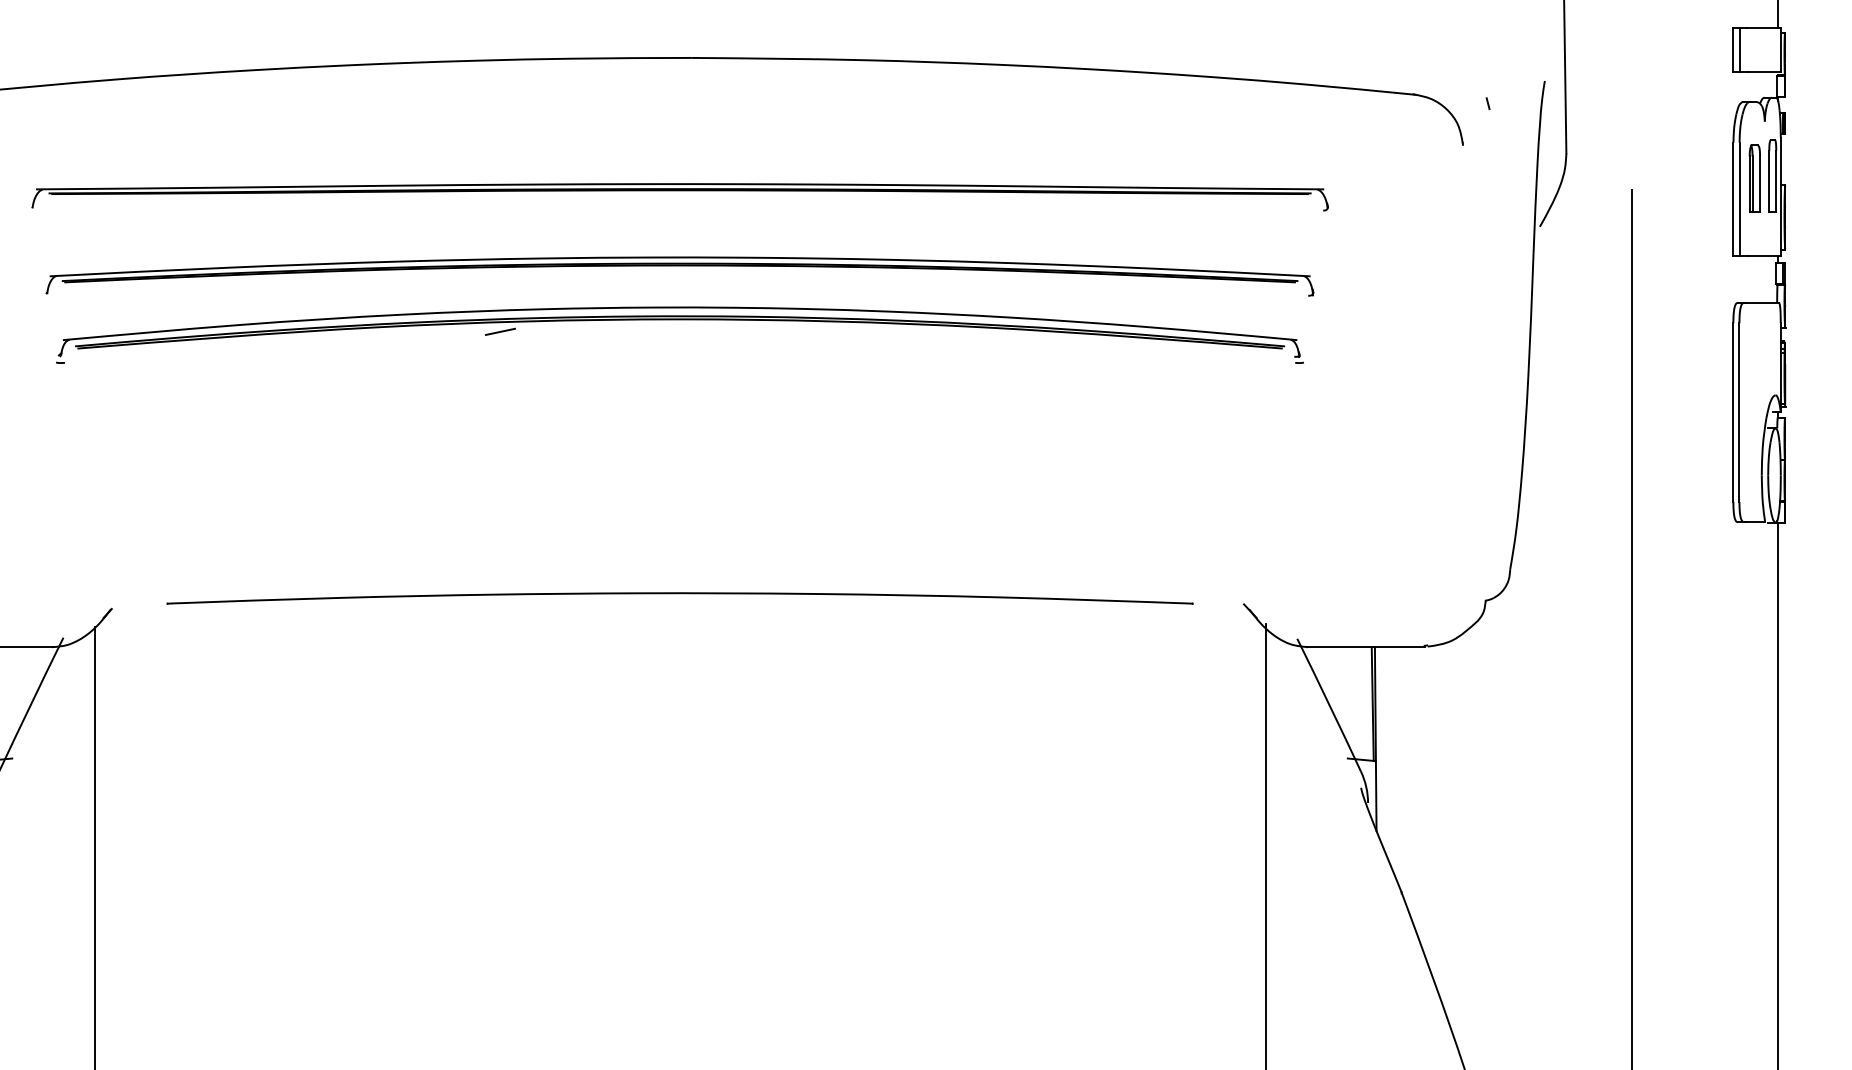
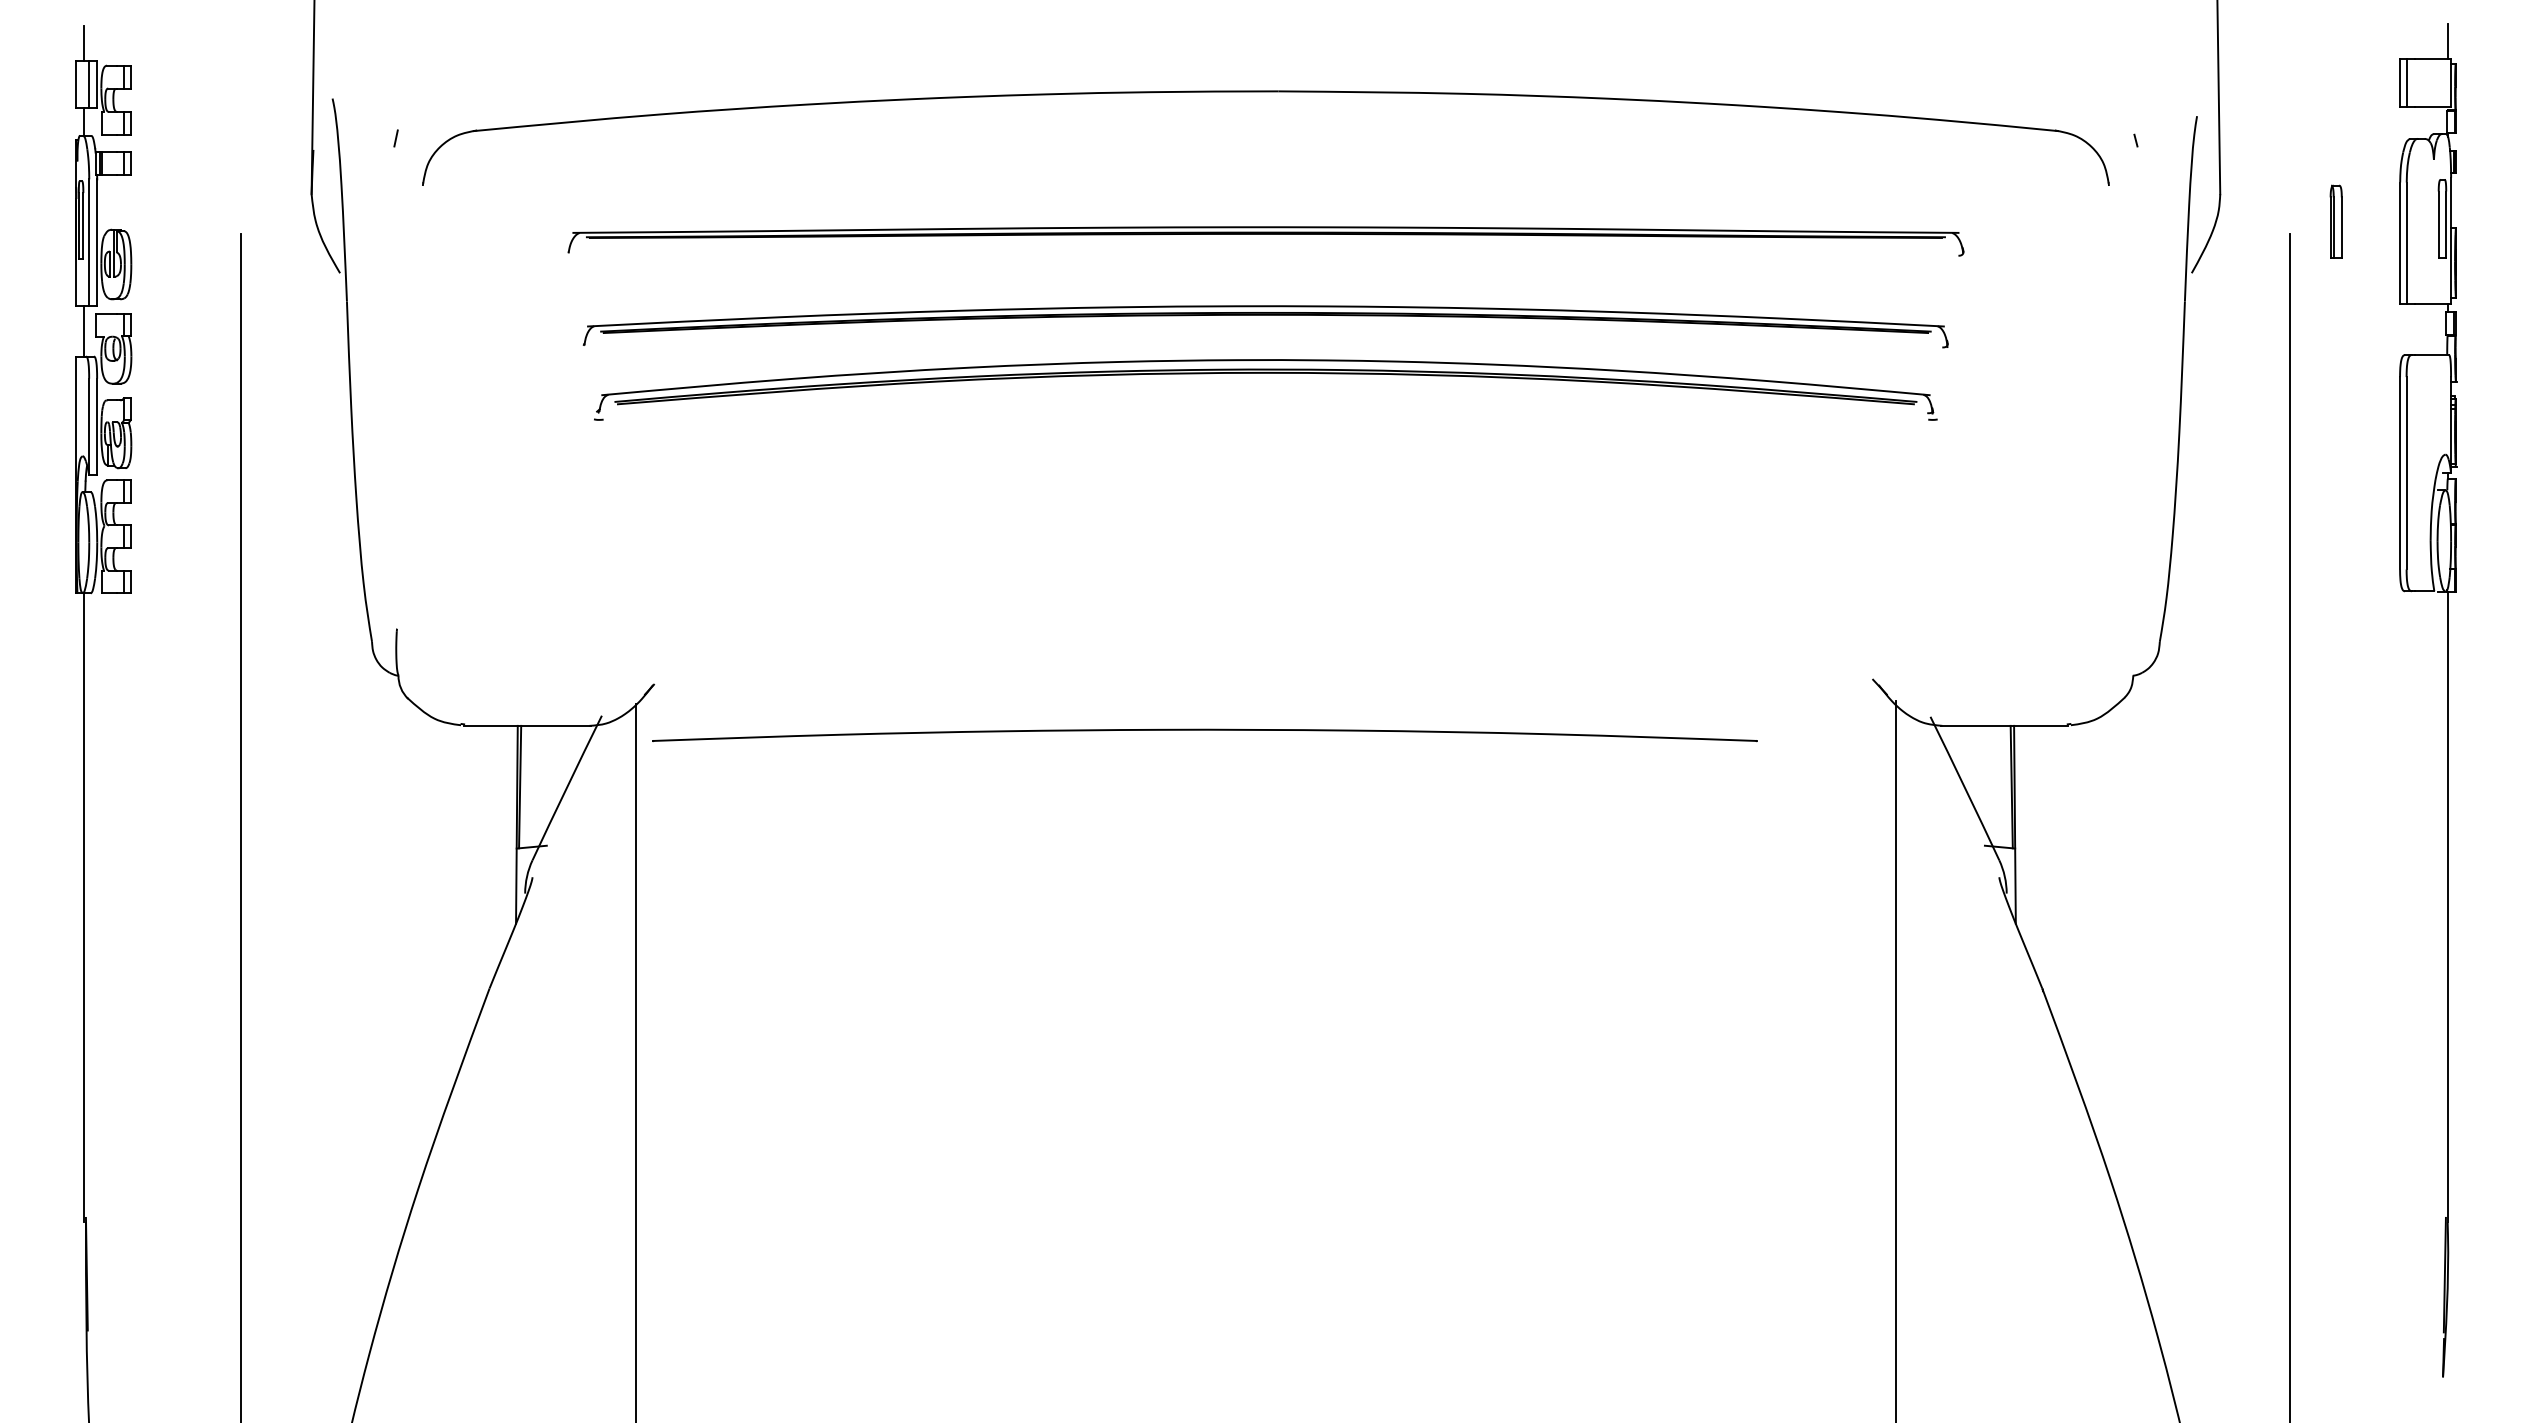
part: (1754, 178) -> (2335, 221), moved
line: (500, 332) -> (1072, 386), removed
part: (679, 598) -> (1204, 735), moved

